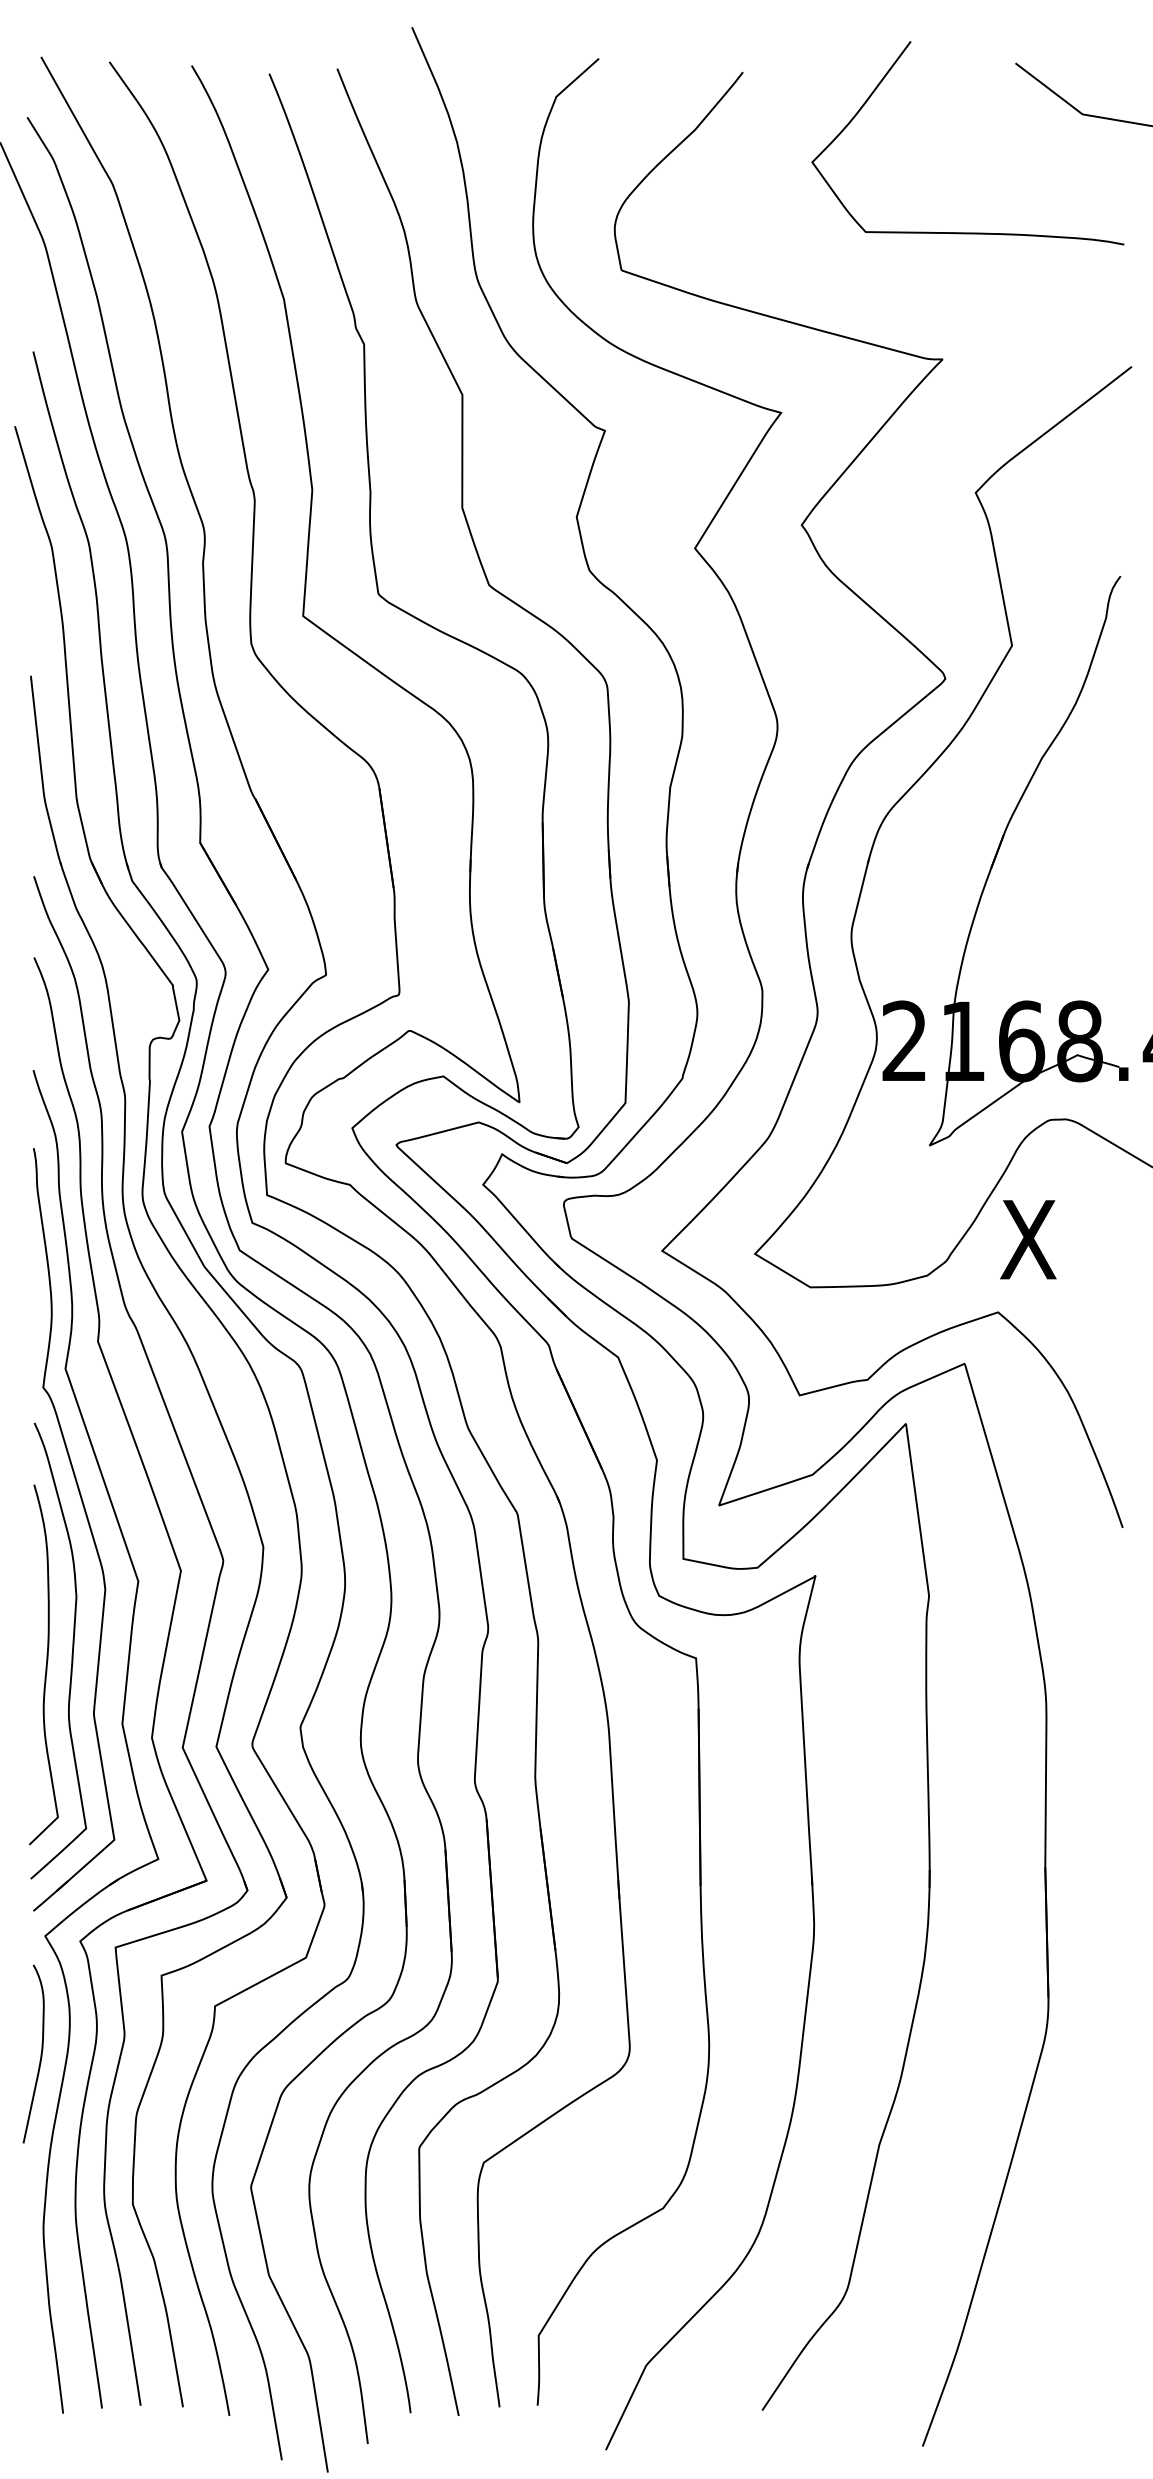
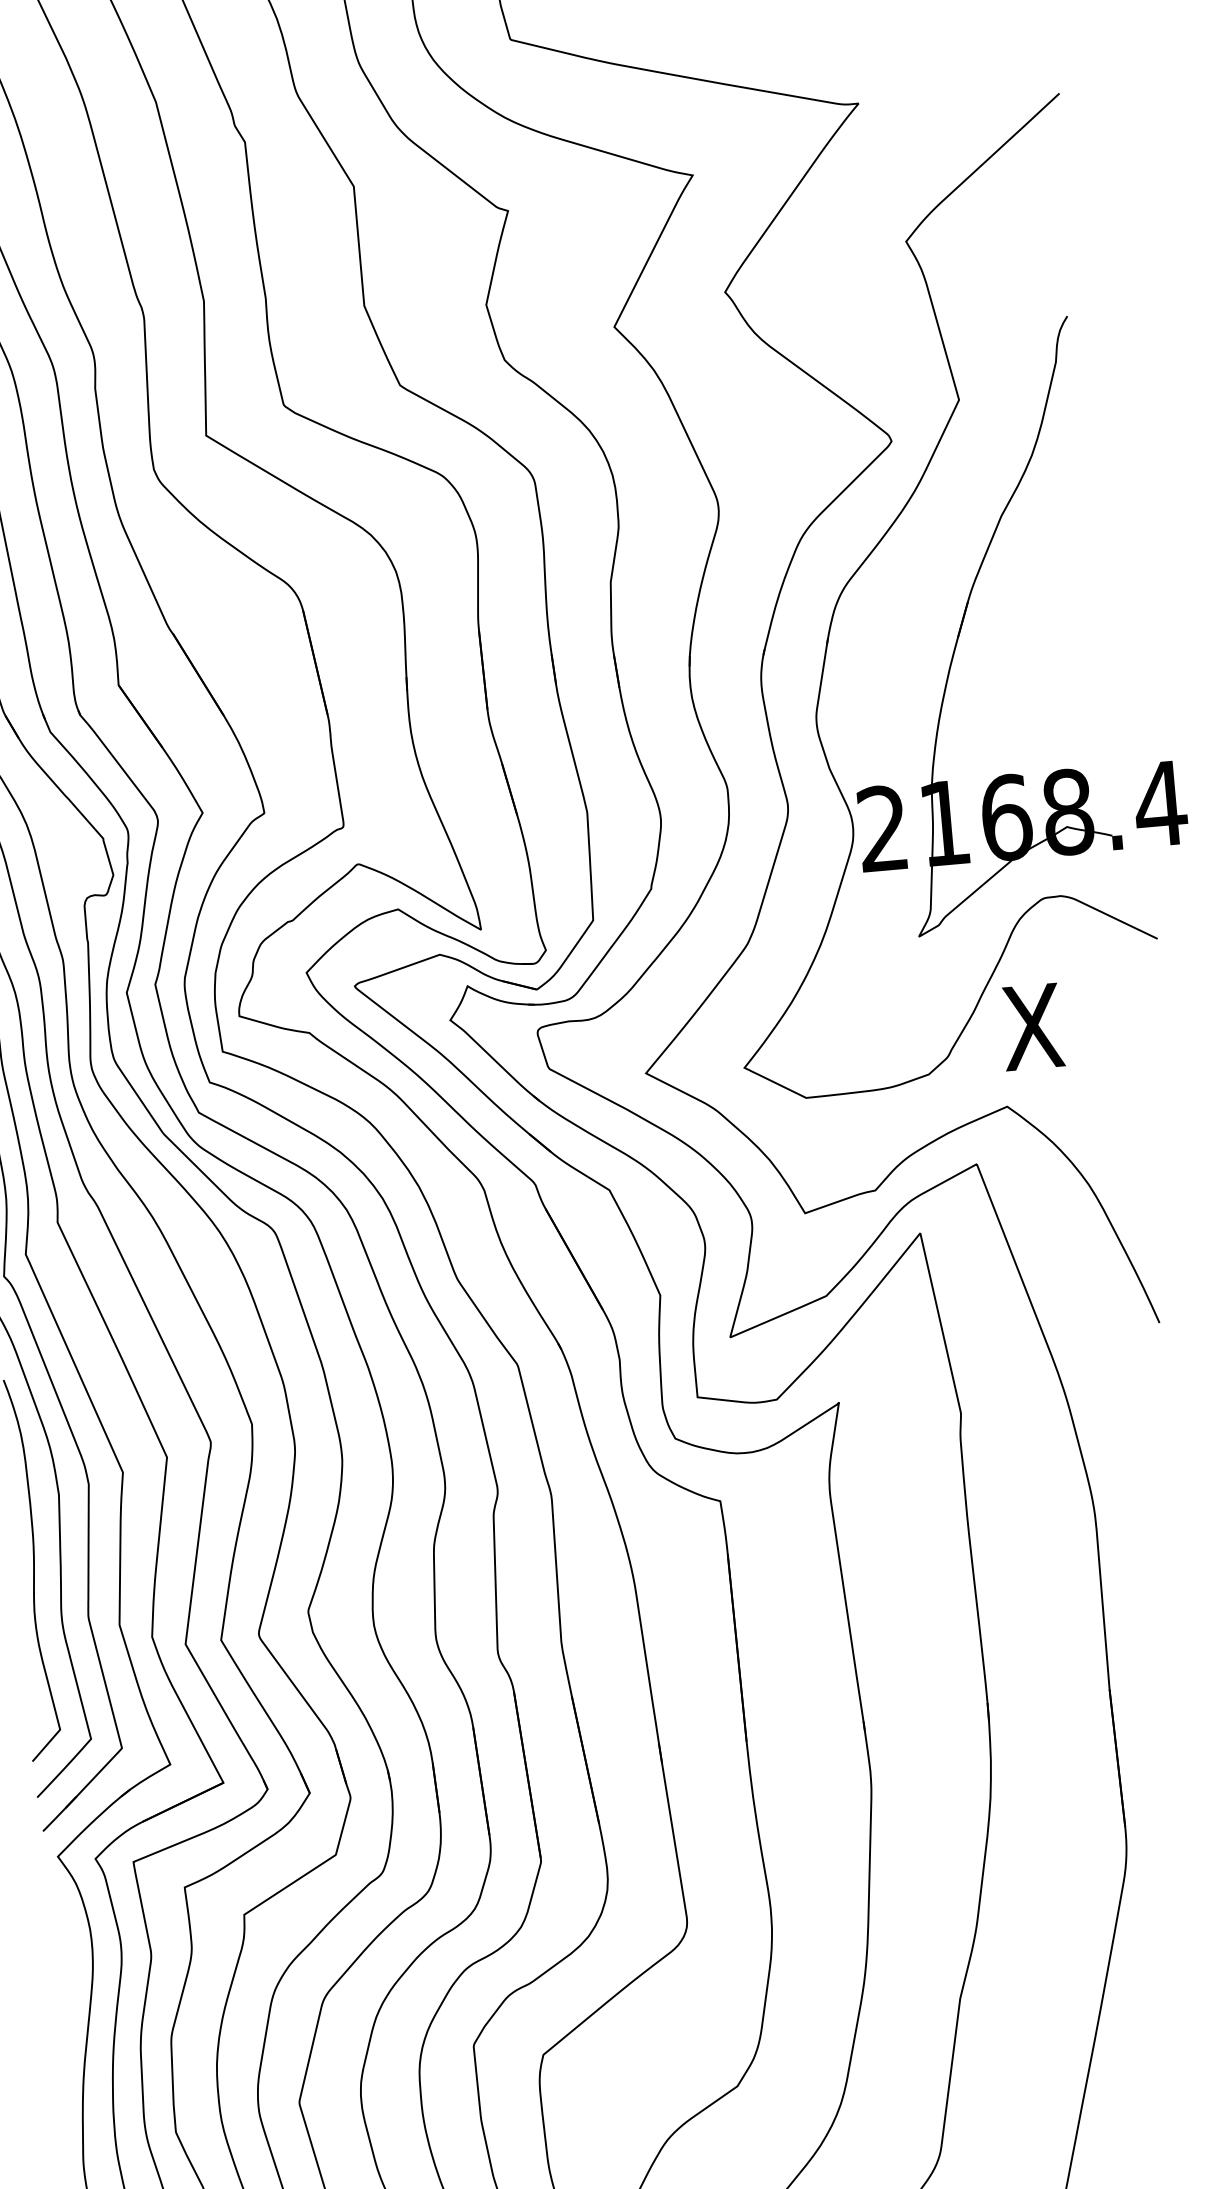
curve: (40, 2053) -> (63, 1981), removed

